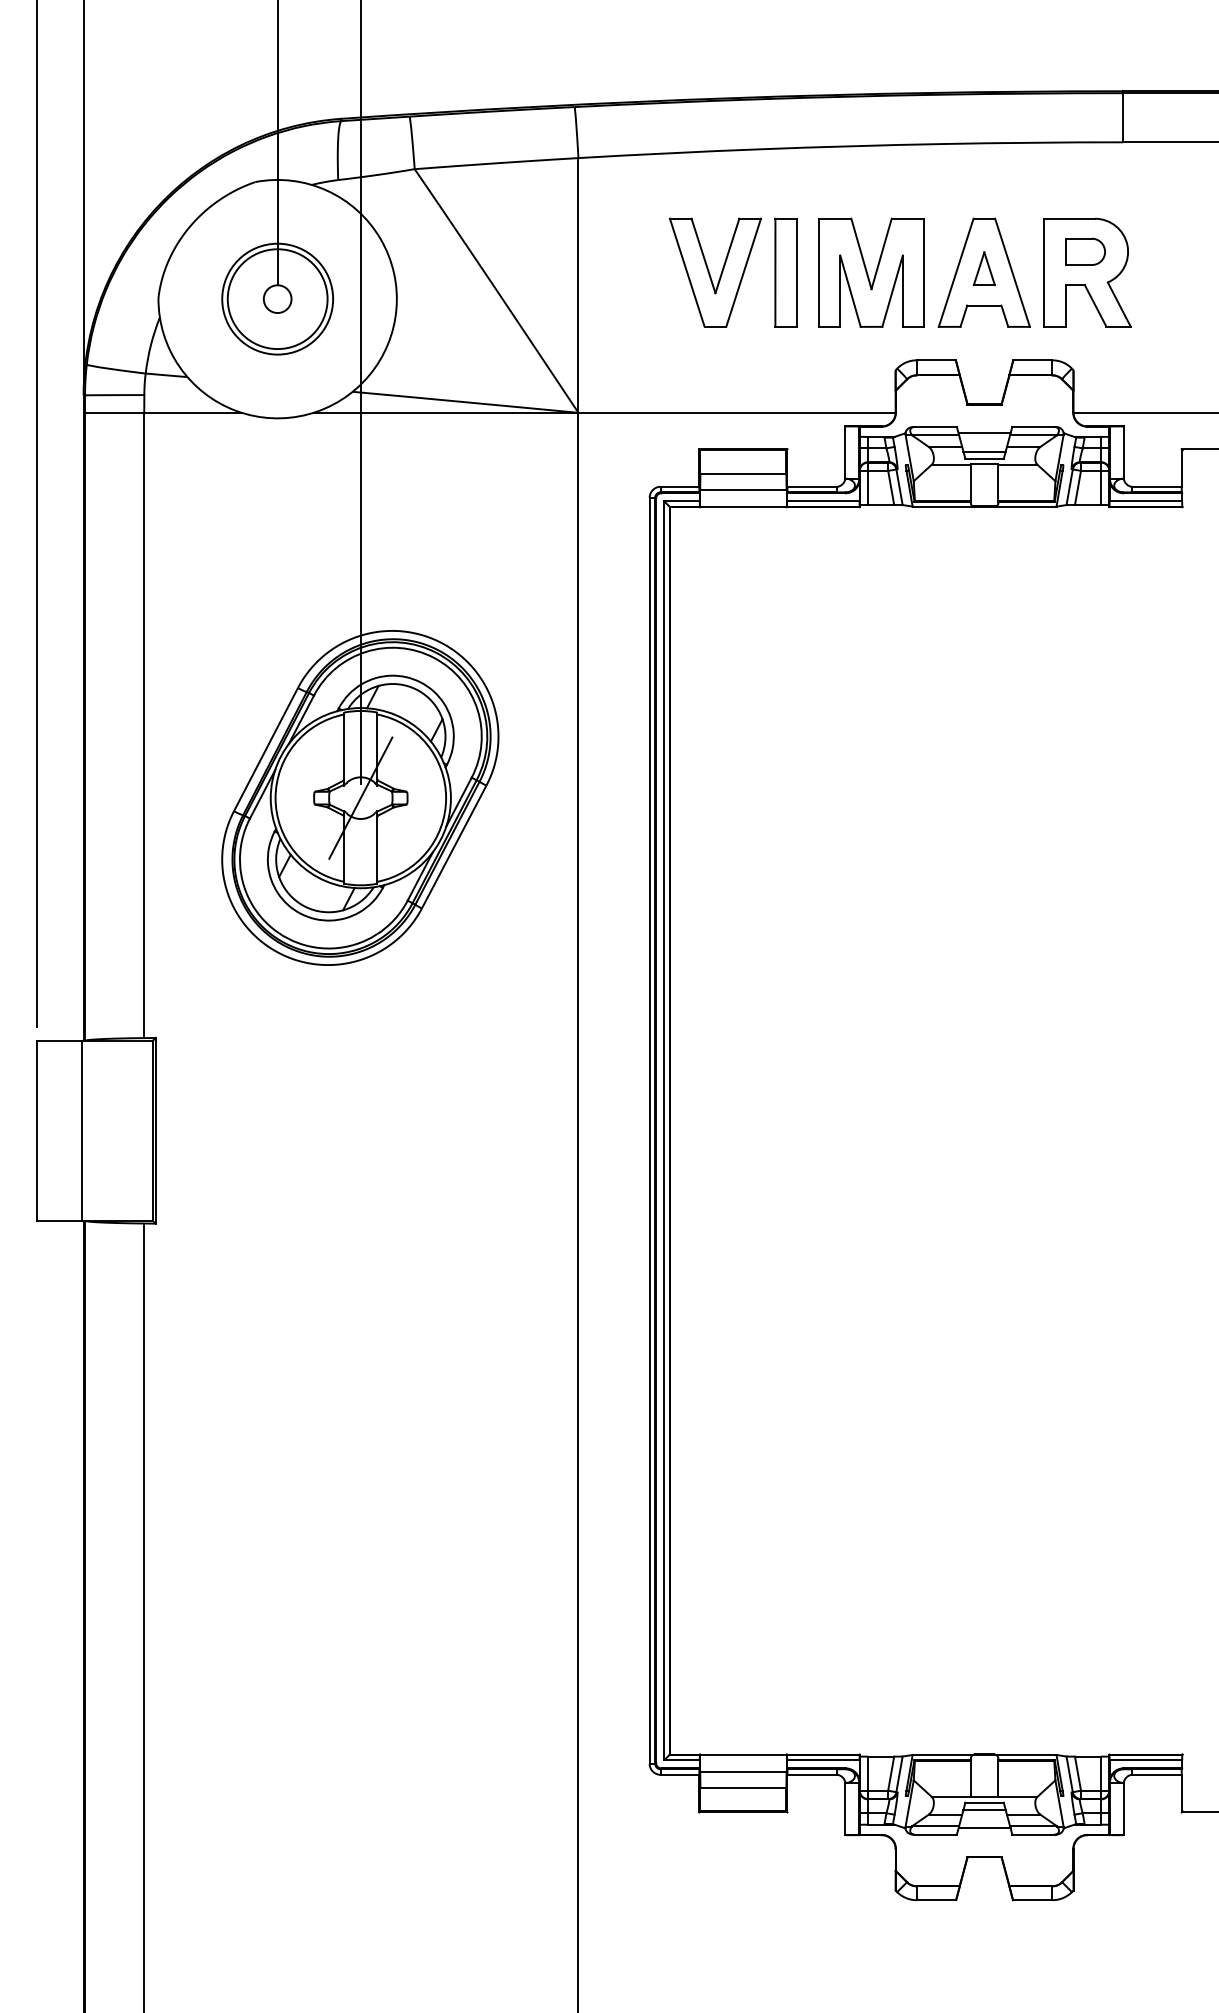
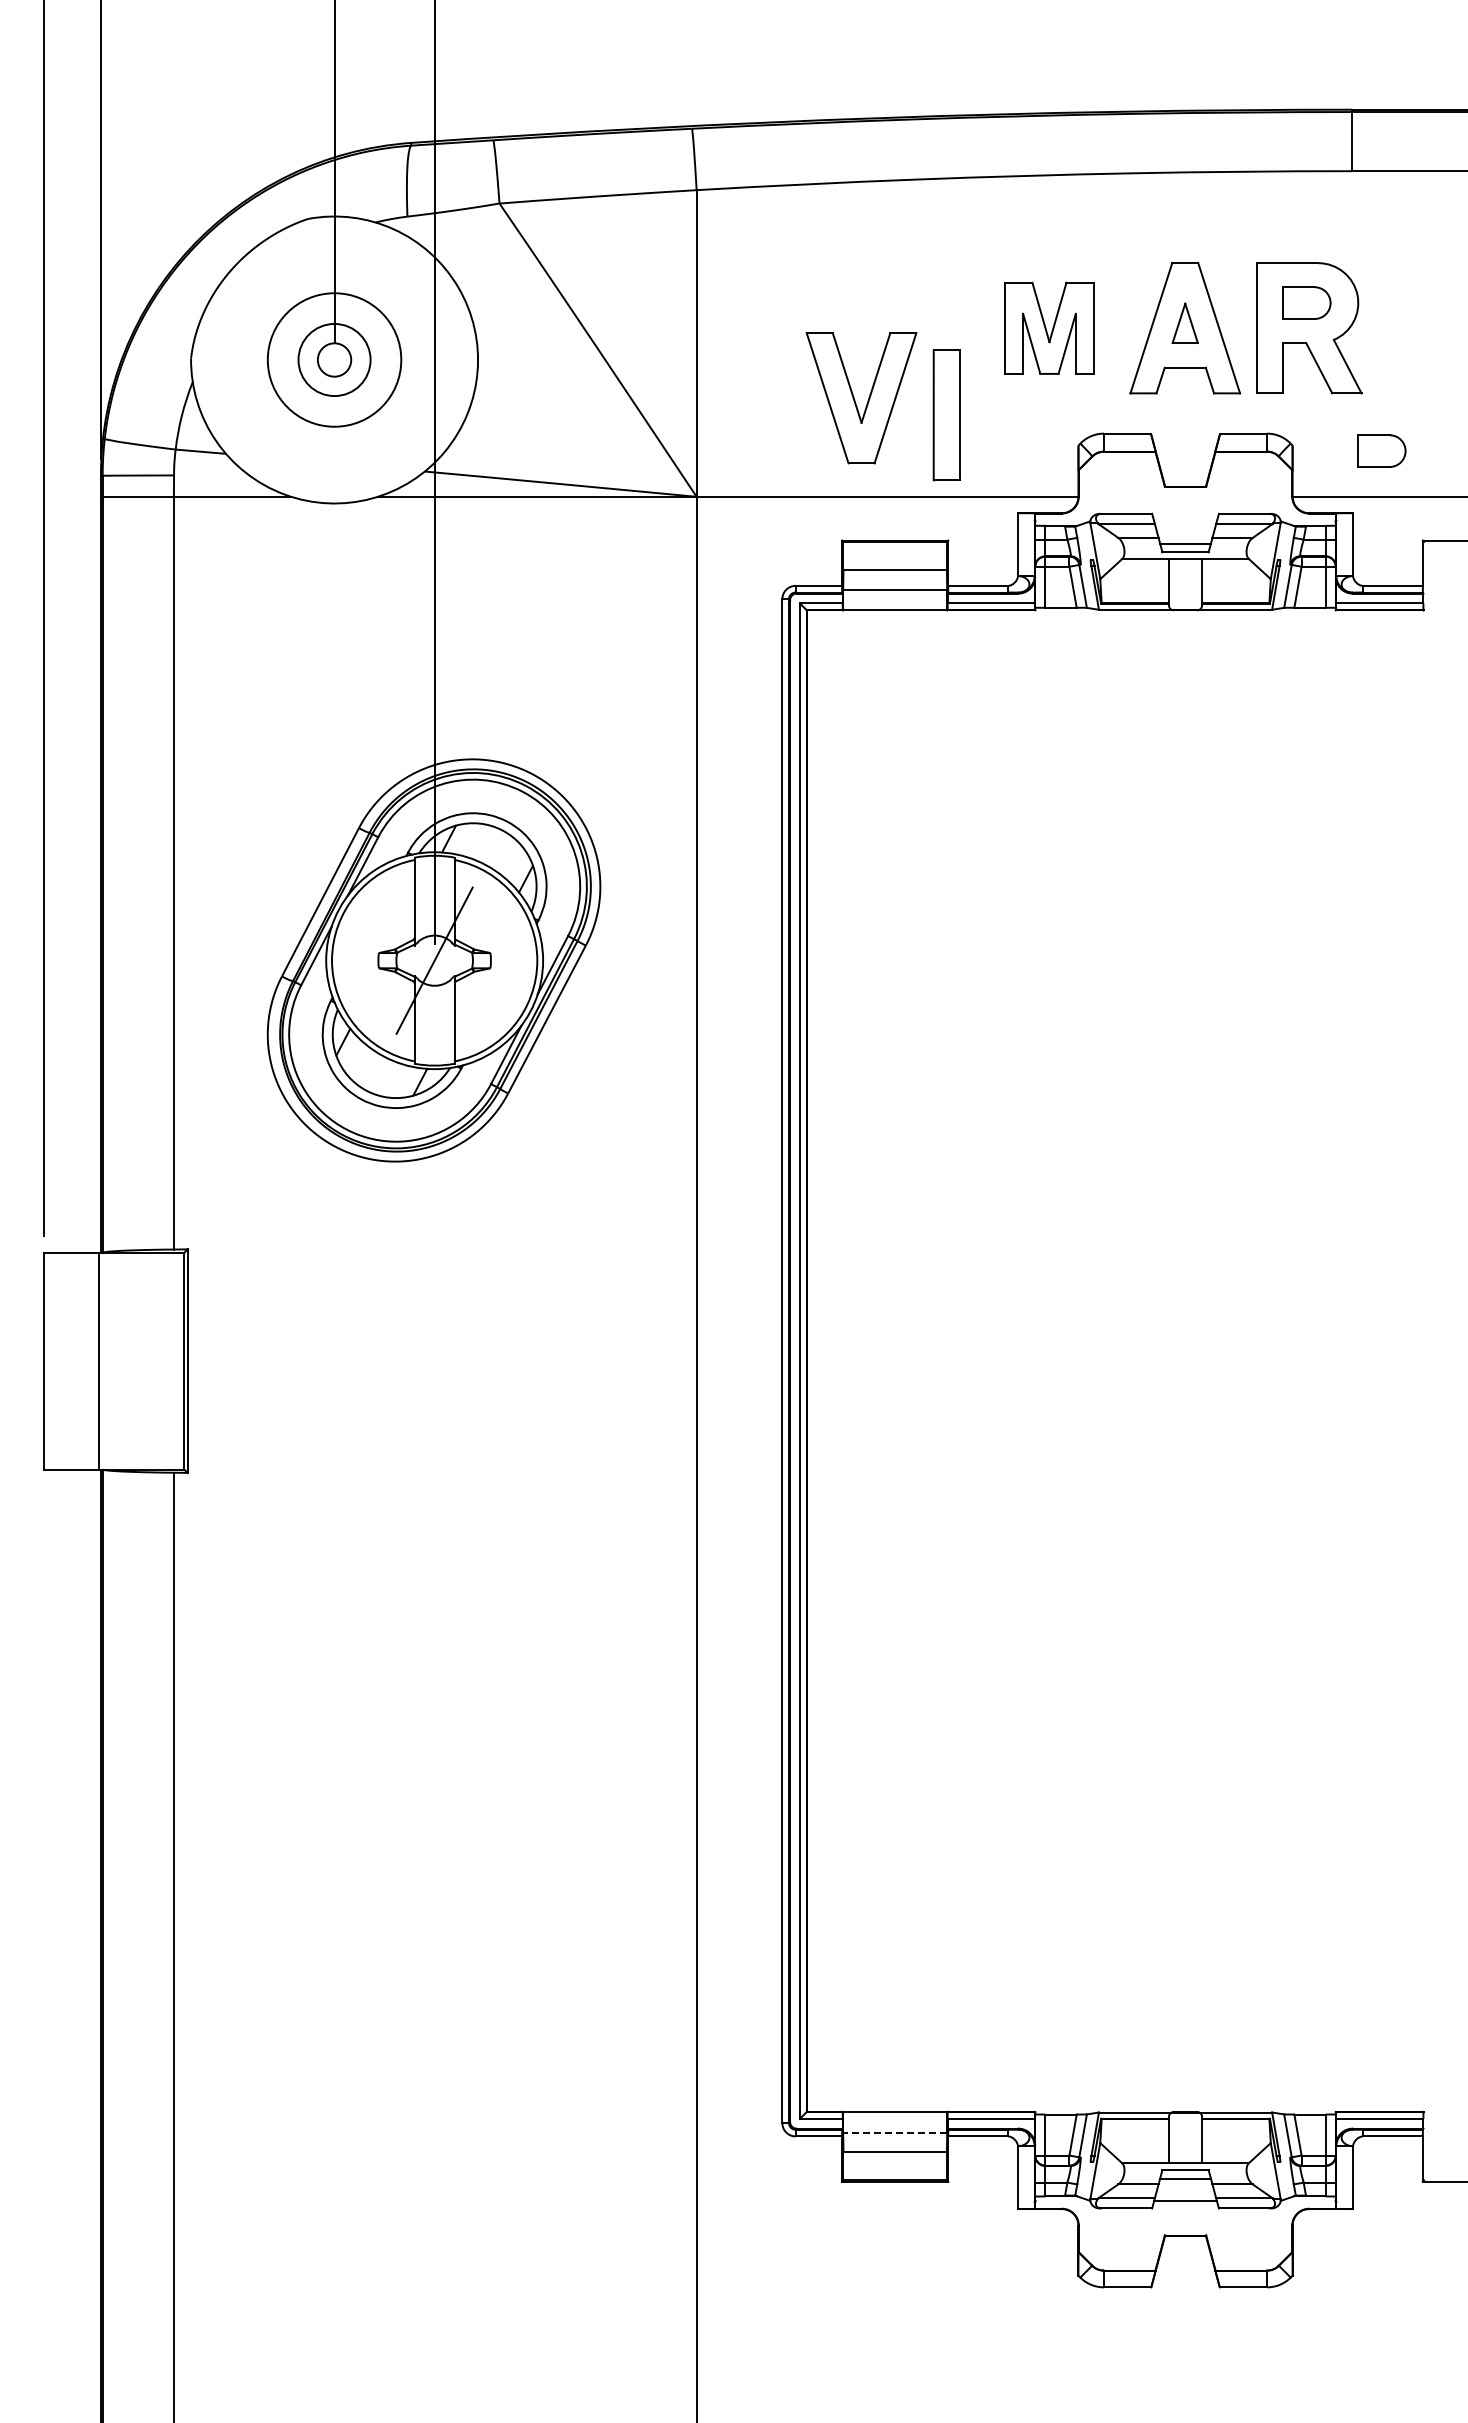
part: (786, 272) -> (946, 415), moved
part: (871, 272) -> (1049, 328), size x0.7
part: (710, 274) -> (855, 400), moved
circle: (277, 298) -> (334, 359), size x0.6
part: (1147, 374) -> (1381, 450), added
line: (984, 433) -> (1185, 521), removed
line: (742, 1771) -> (894, 2132), solid -> dashed

